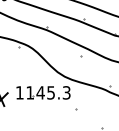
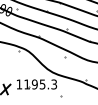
text: (40, 92) -> (34, 84), 1145.3 -> 1195.3

